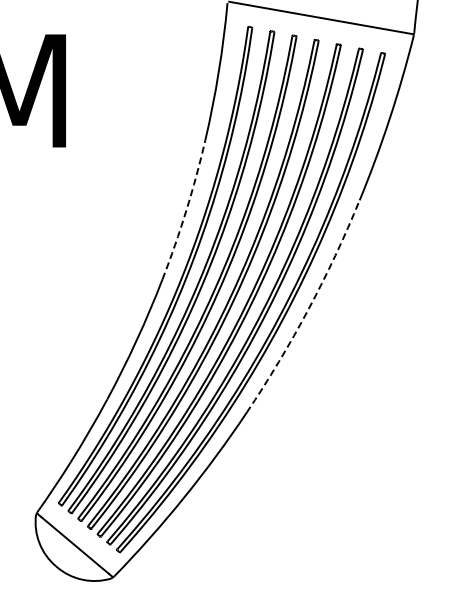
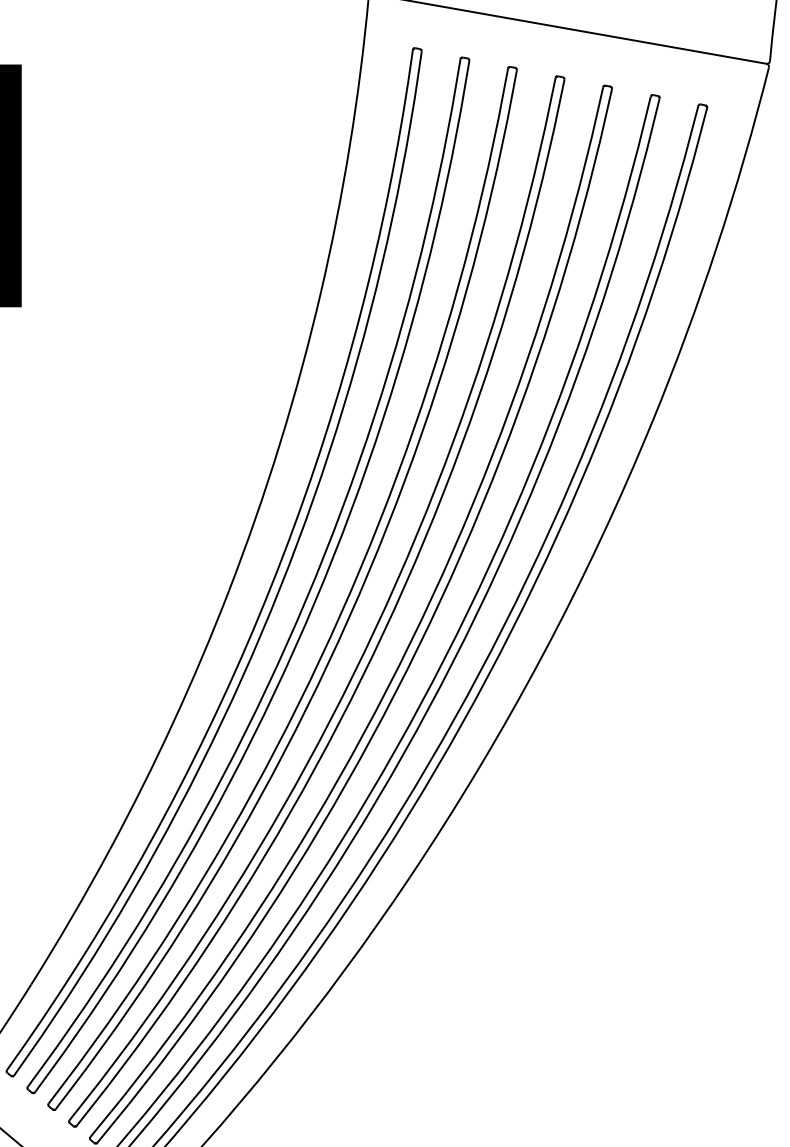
arc: (186, 210) -> (280, 442), dashed -> solid
arc: (308, 309) -> (542, 655), dashed -> solid

